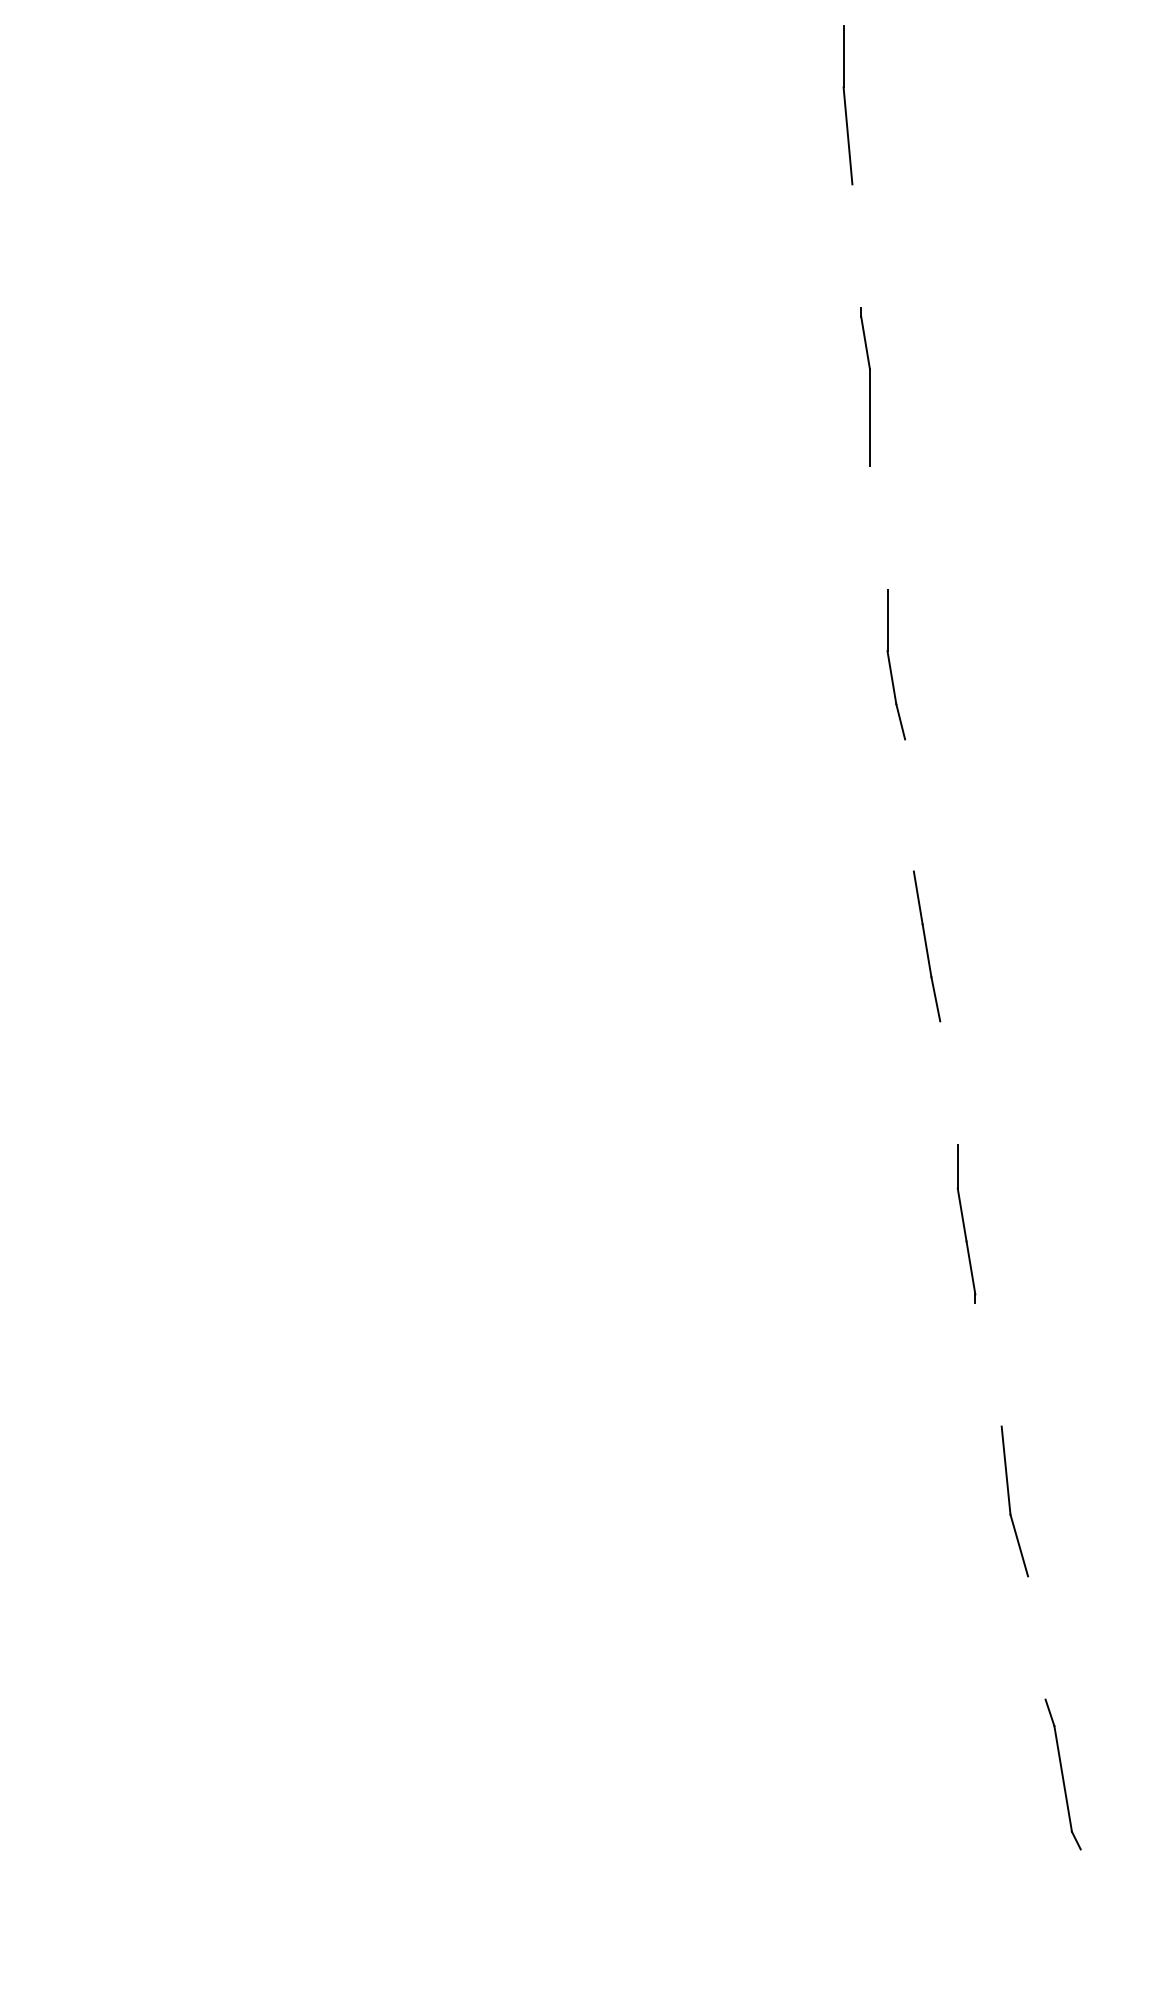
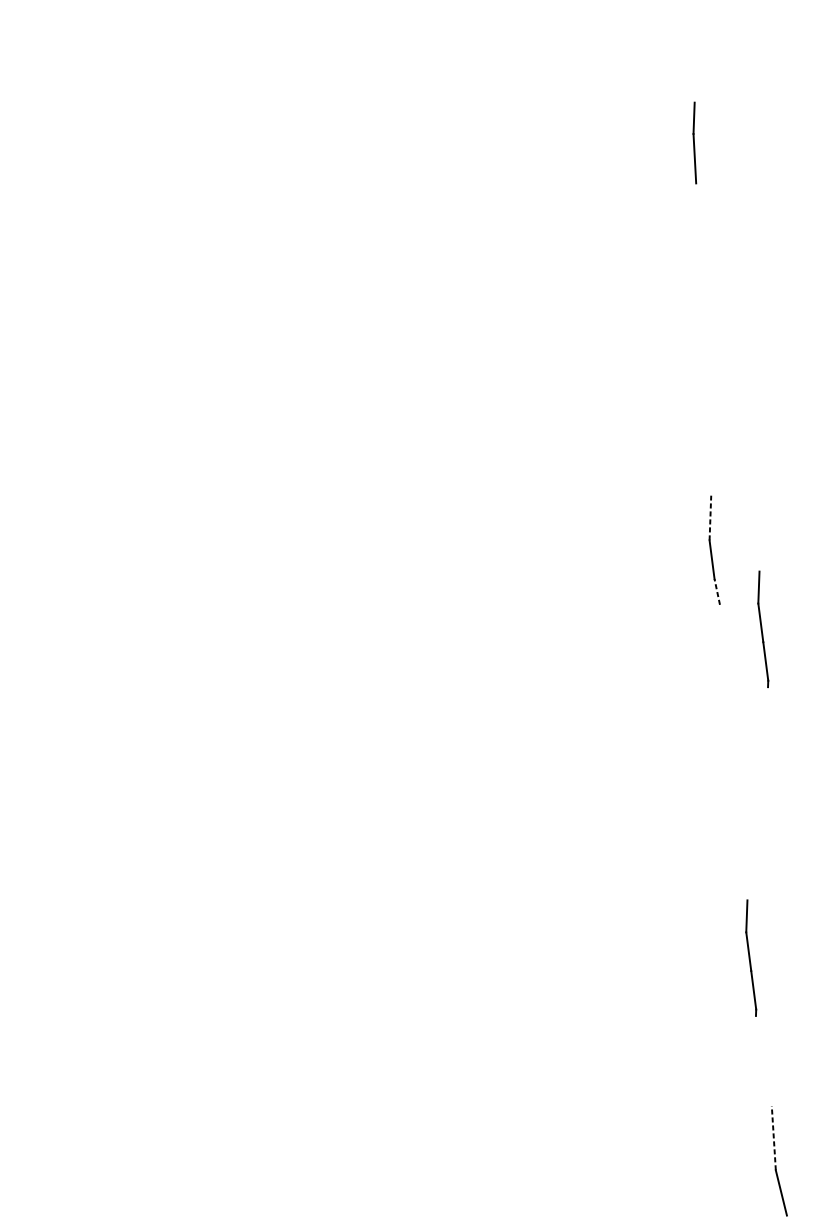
part: (847, 105) -> (695, 143), size x0.7
part: (865, 386) -> (700, 347), removed
line: (887, 620) -> (710, 518), solid -> dashed
line: (900, 721) -> (717, 591), solid -> dashed
part: (966, 770) -> (763, 629), added
part: (927, 946) -> (730, 755), removed
line: (1006, 1470) -> (774, 1138), solid -> dashed

